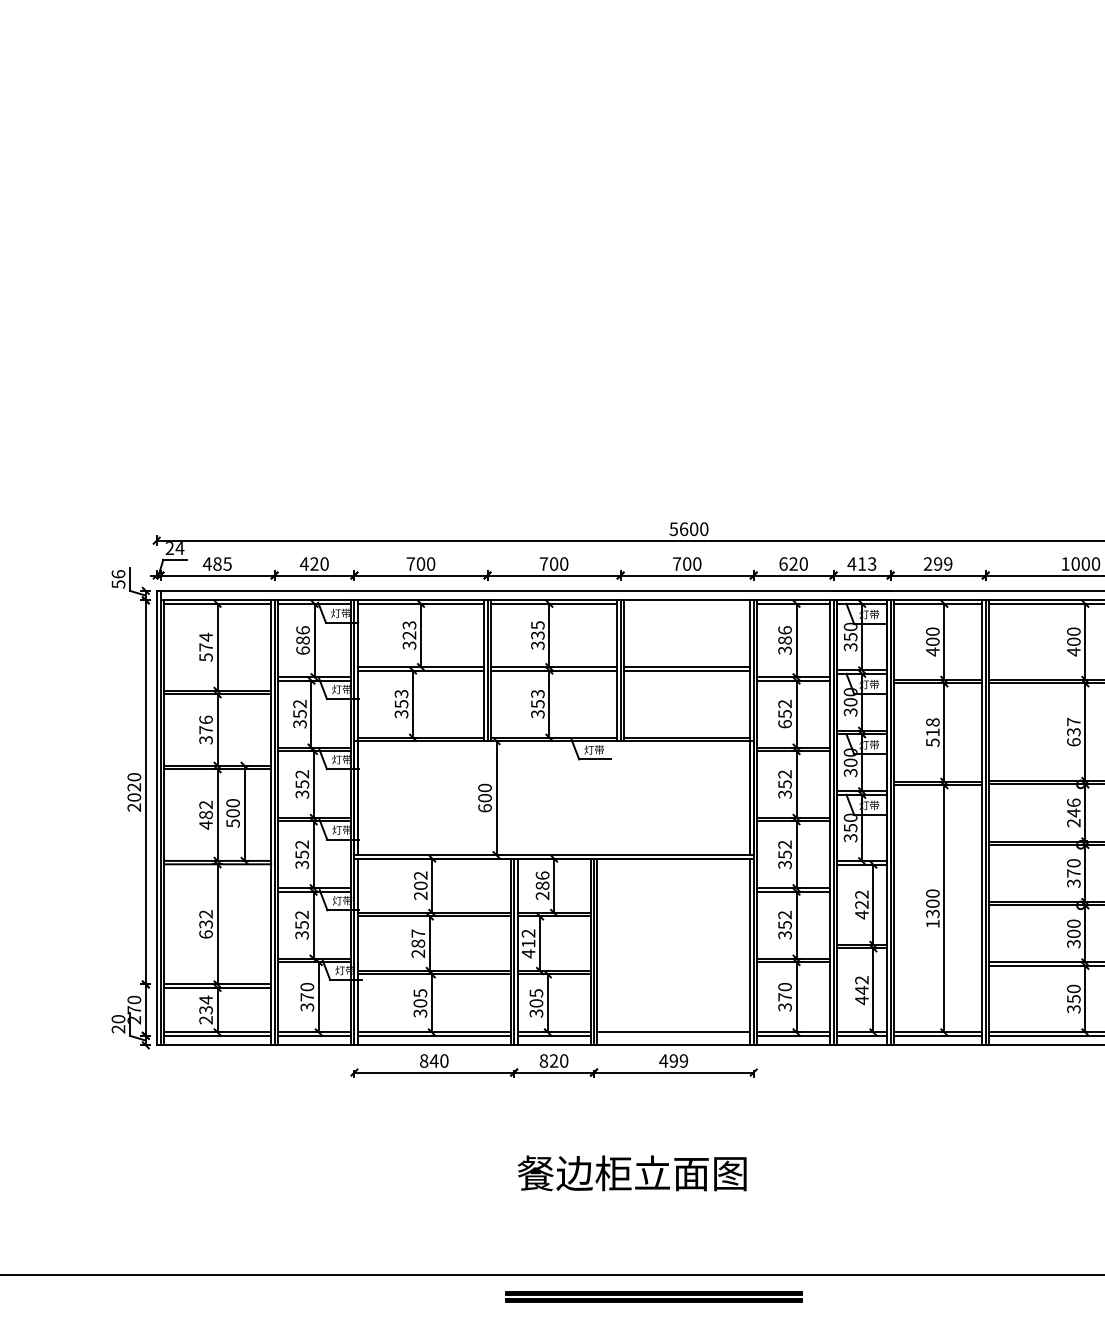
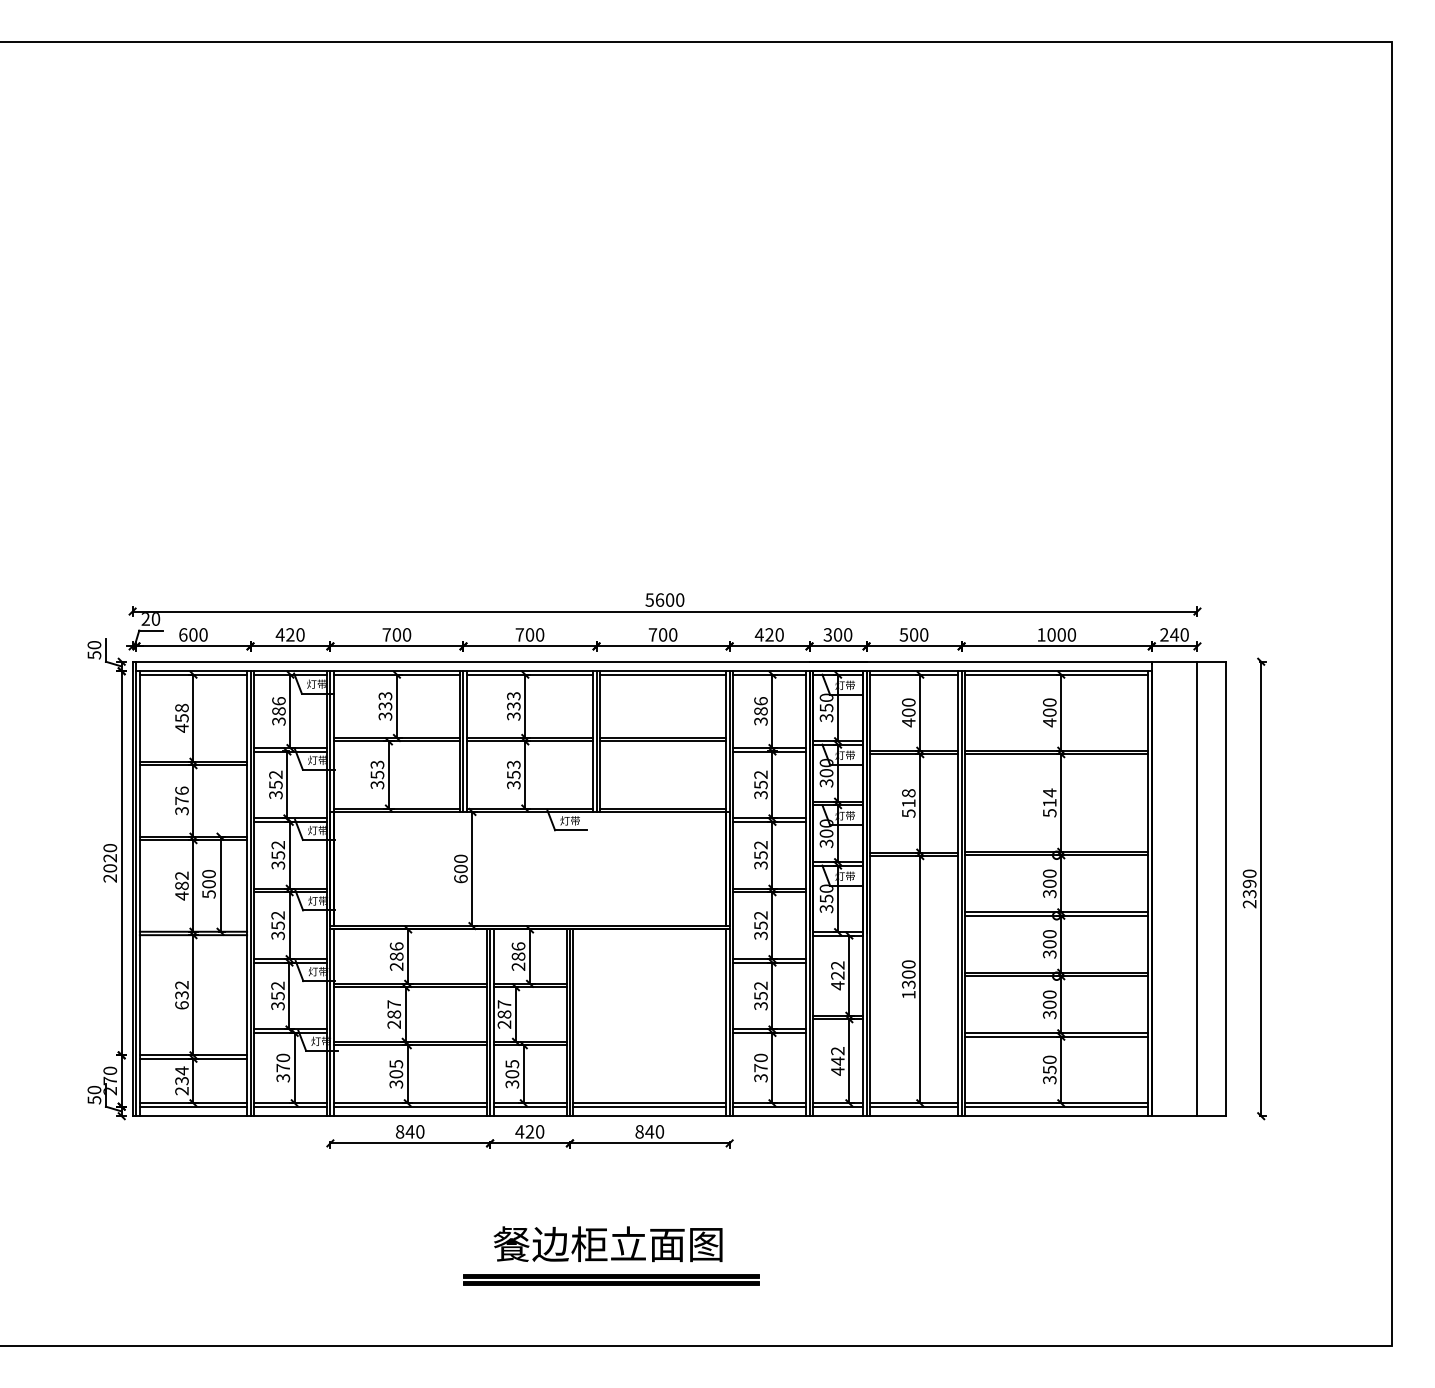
text: (179, 548) -> (155, 619), 24 -> 20
text: (216, 563) -> (192, 634), 485 -> 600
text: (782, 563) -> (758, 634), 620 -> 420
text: (861, 563) -> (837, 634), 413 -> 300
text: (937, 563) -> (913, 634), 299 -> 500
text: (118, 573) -> (94, 644), 56 -> 50
line: (687, 603) -> (663, 674), added
text: (537, 624) -> (513, 695), 335 -> 333
text: (409, 635) -> (385, 706), 323 -> 333
text: (205, 646) -> (181, 717), 574 -> 458
text: (302, 650) -> (278, 721), 686 -> 386
text: (784, 723) -> (760, 794), 652 -> 352
text: (1073, 731) -> (1049, 802), 637 -> 514
text: (1073, 812) -> (1049, 883), 246 -> 300
text: (1073, 873) -> (1049, 944), 370 -> 300
text: (420, 880) -> (396, 951), 202 -> 286
text: (528, 943) -> (504, 1014), 412 -> 287
text: (118, 1029) -> (94, 1100), 20 -> 50
line: (673, 1035) -> (649, 1106), added
text: (543, 1060) -> (519, 1131), 820 -> 420
text: (673, 1060) -> (649, 1131), 499 -> 840
part: (653, 1296) -> (611, 1279), moved

